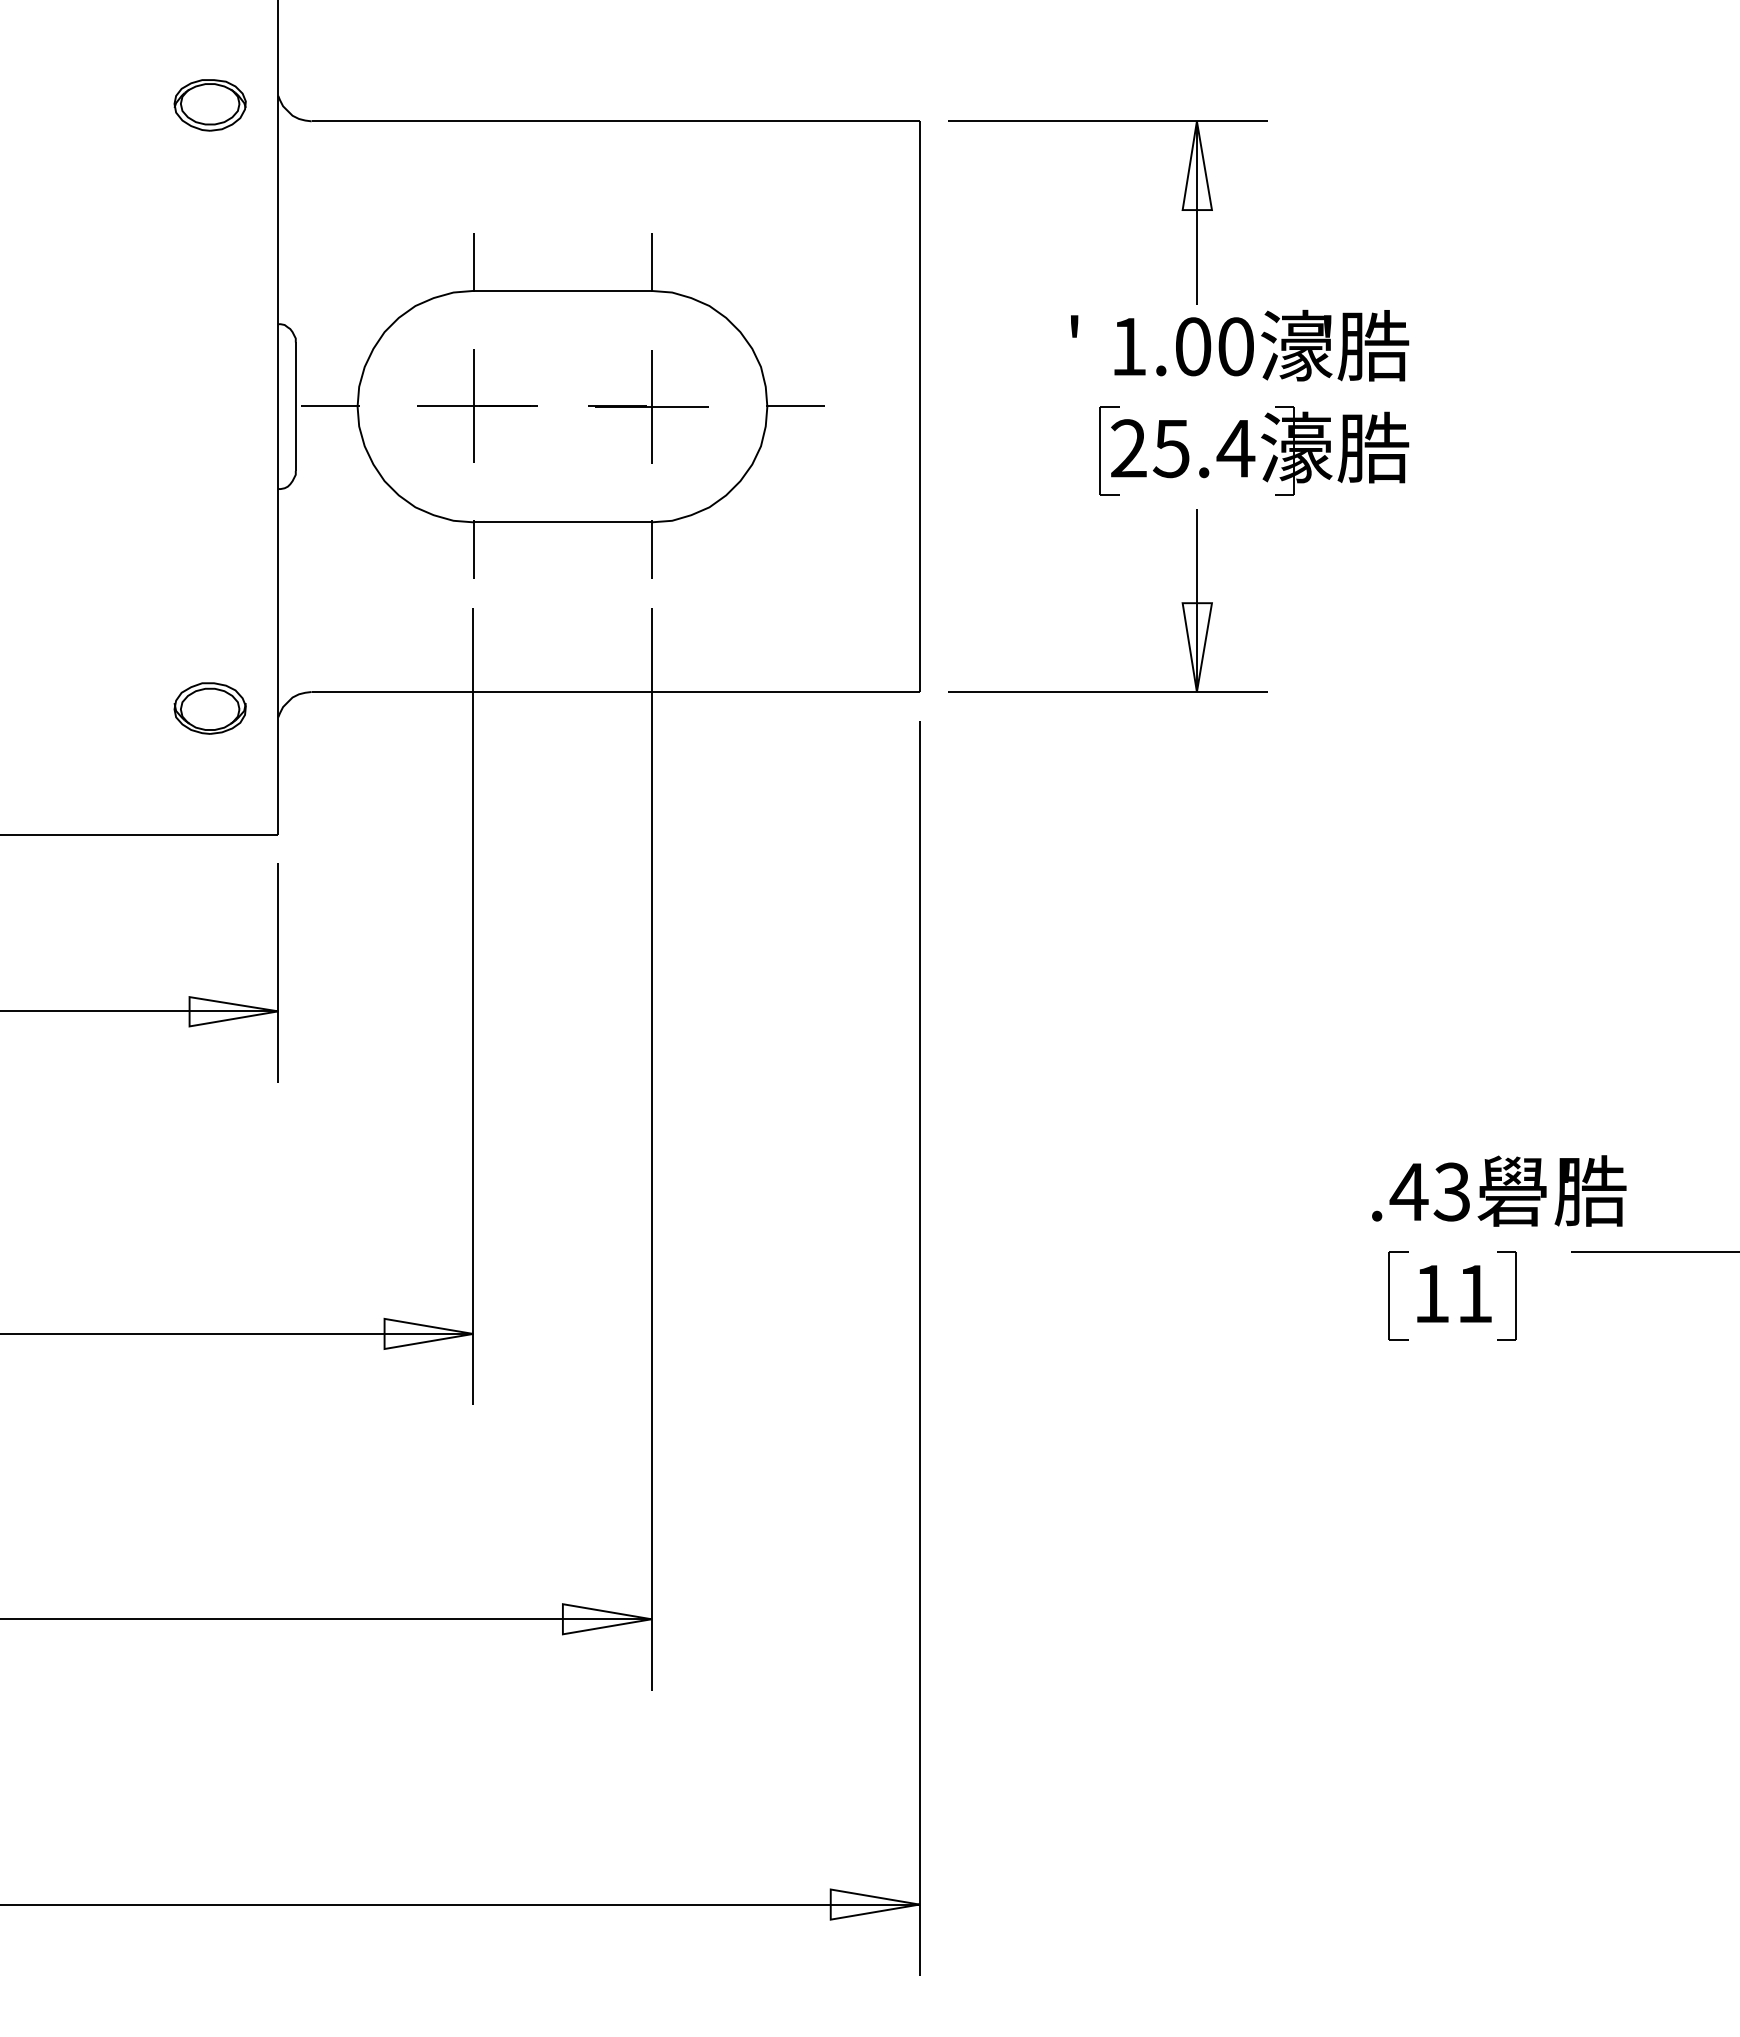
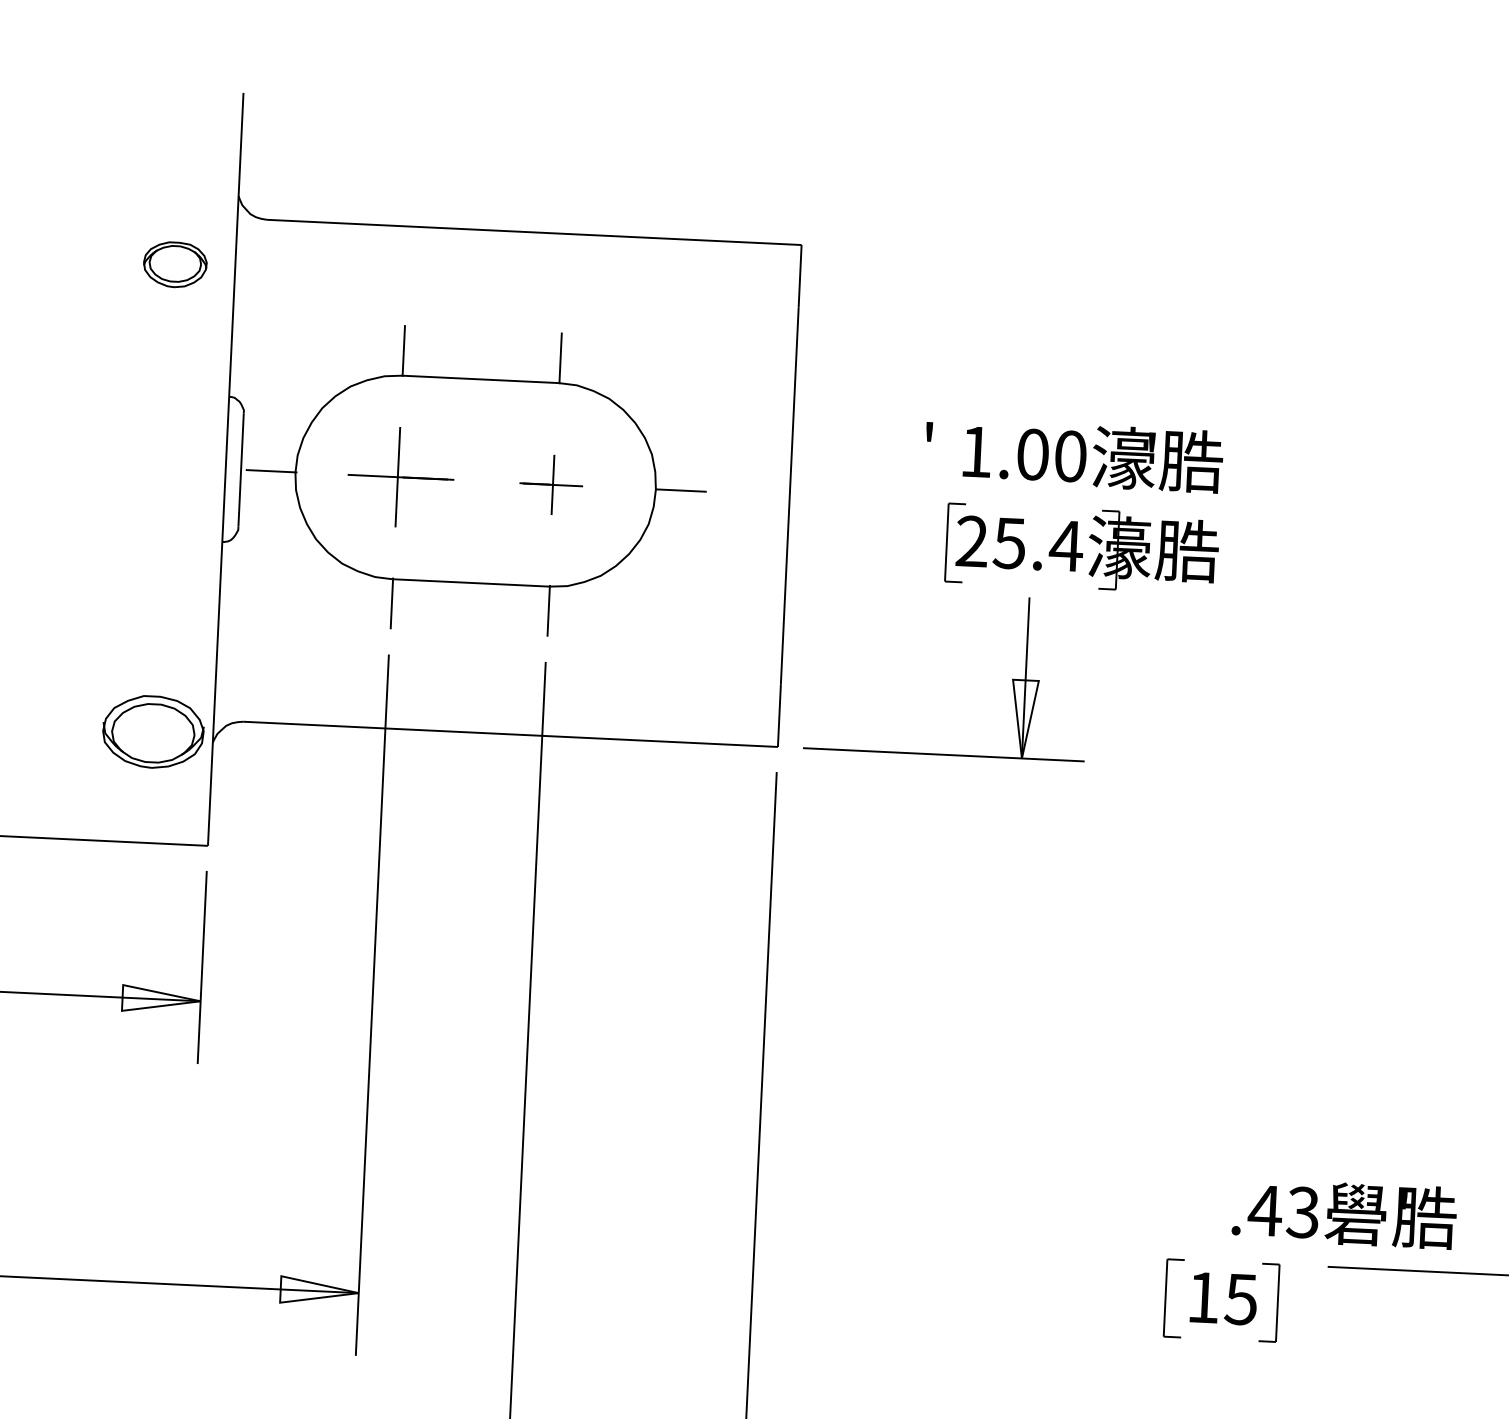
part: (209, 105) -> (174, 264), moved
part: (1181, 210) -> (1028, 334), removed
part: (648, 406) -> (551, 484), size x0.6
part: (209, 708) -> (152, 732), size x1.6
text: (1499, 1190) -> (1344, 1213), moved
text: (1474, 1294) -> (1241, 1299), 11 -> 15

